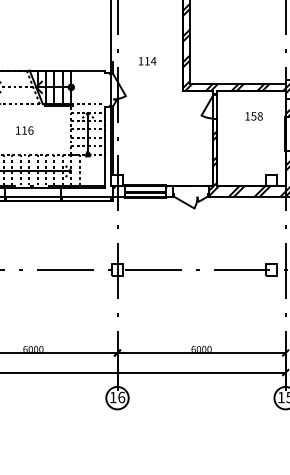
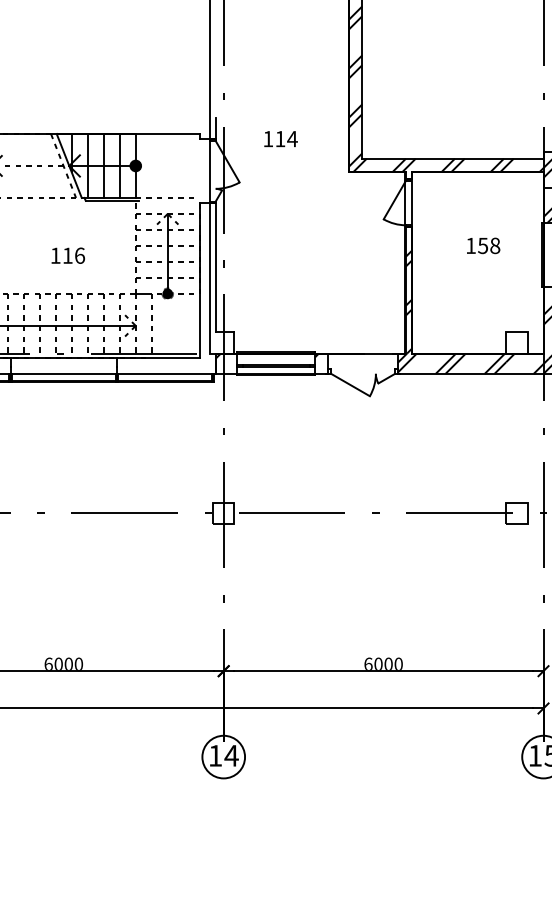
text: (147, 61) -> (280, 139), moved
text: (253, 116) -> (482, 246), moved
text: (24, 130) -> (67, 255), moved
text: (121, 397) -> (231, 755), 16 -> 14

